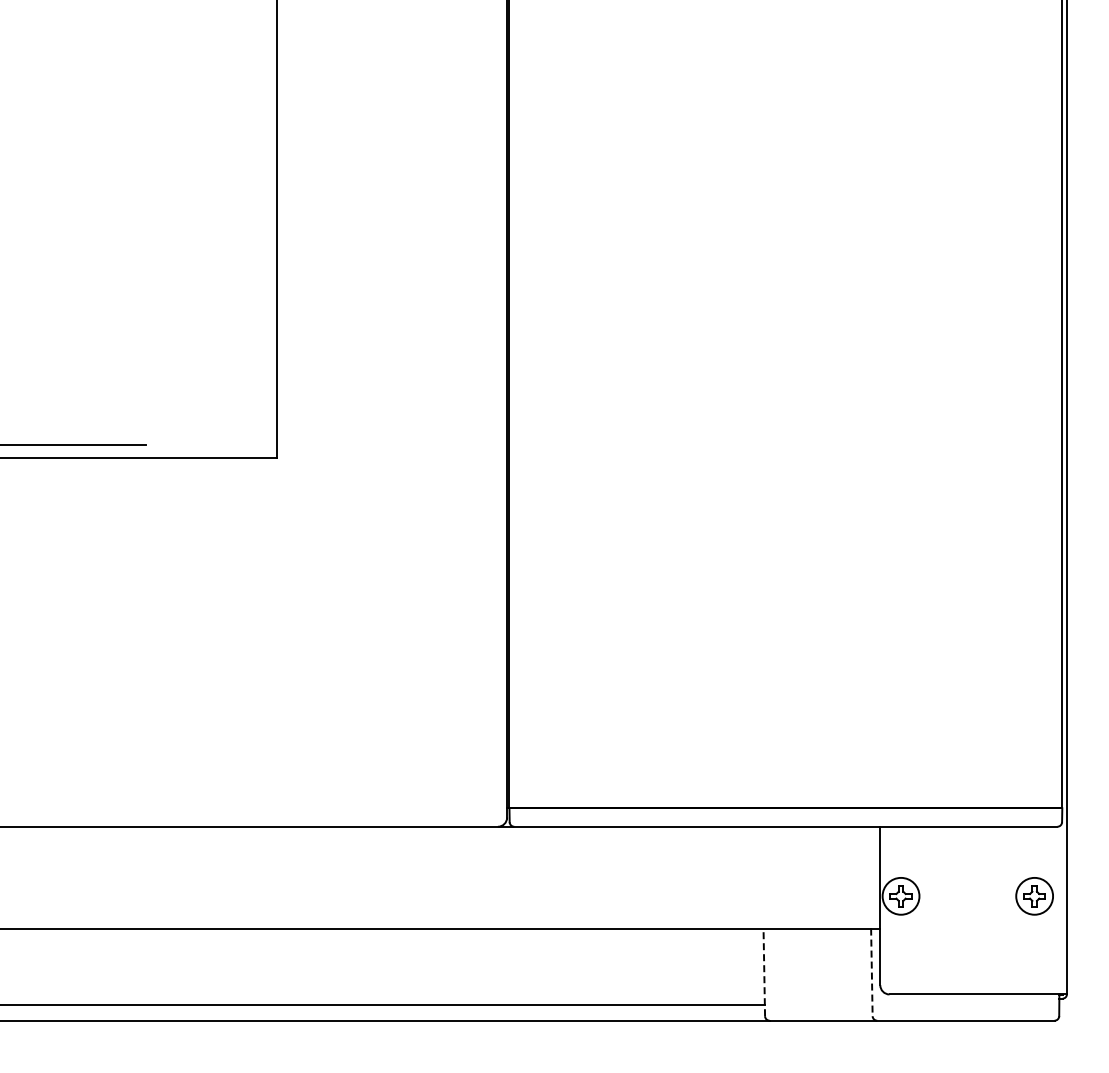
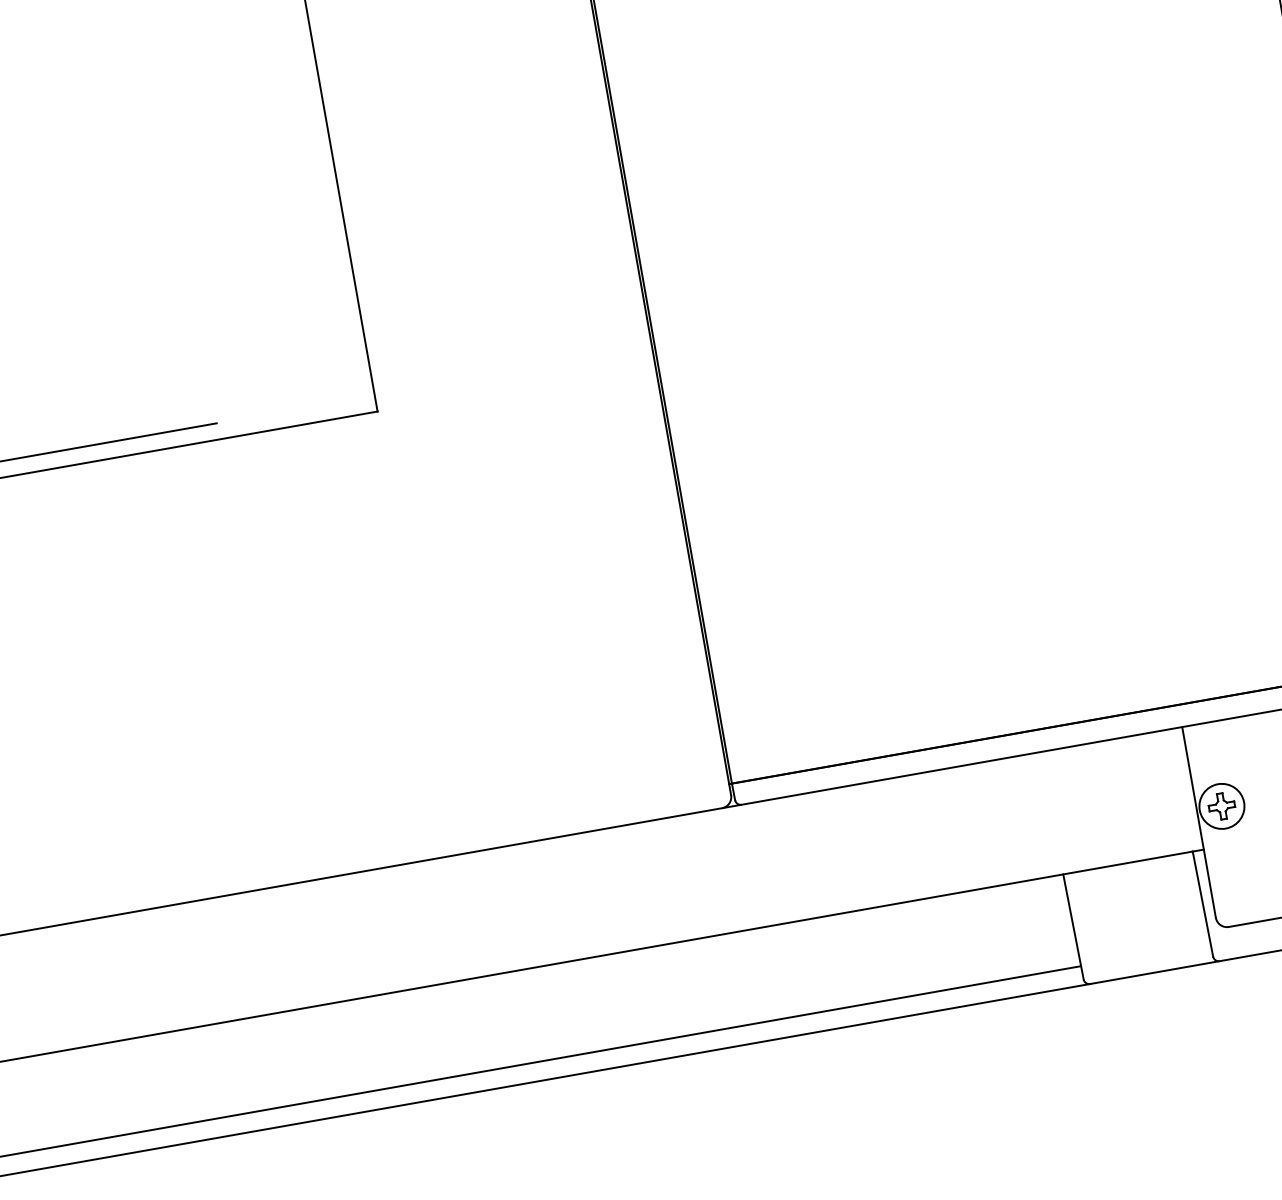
line: (764, 972) -> (1073, 927), dashed -> solid
line: (871, 972) -> (1202, 904), dashed -> solid

